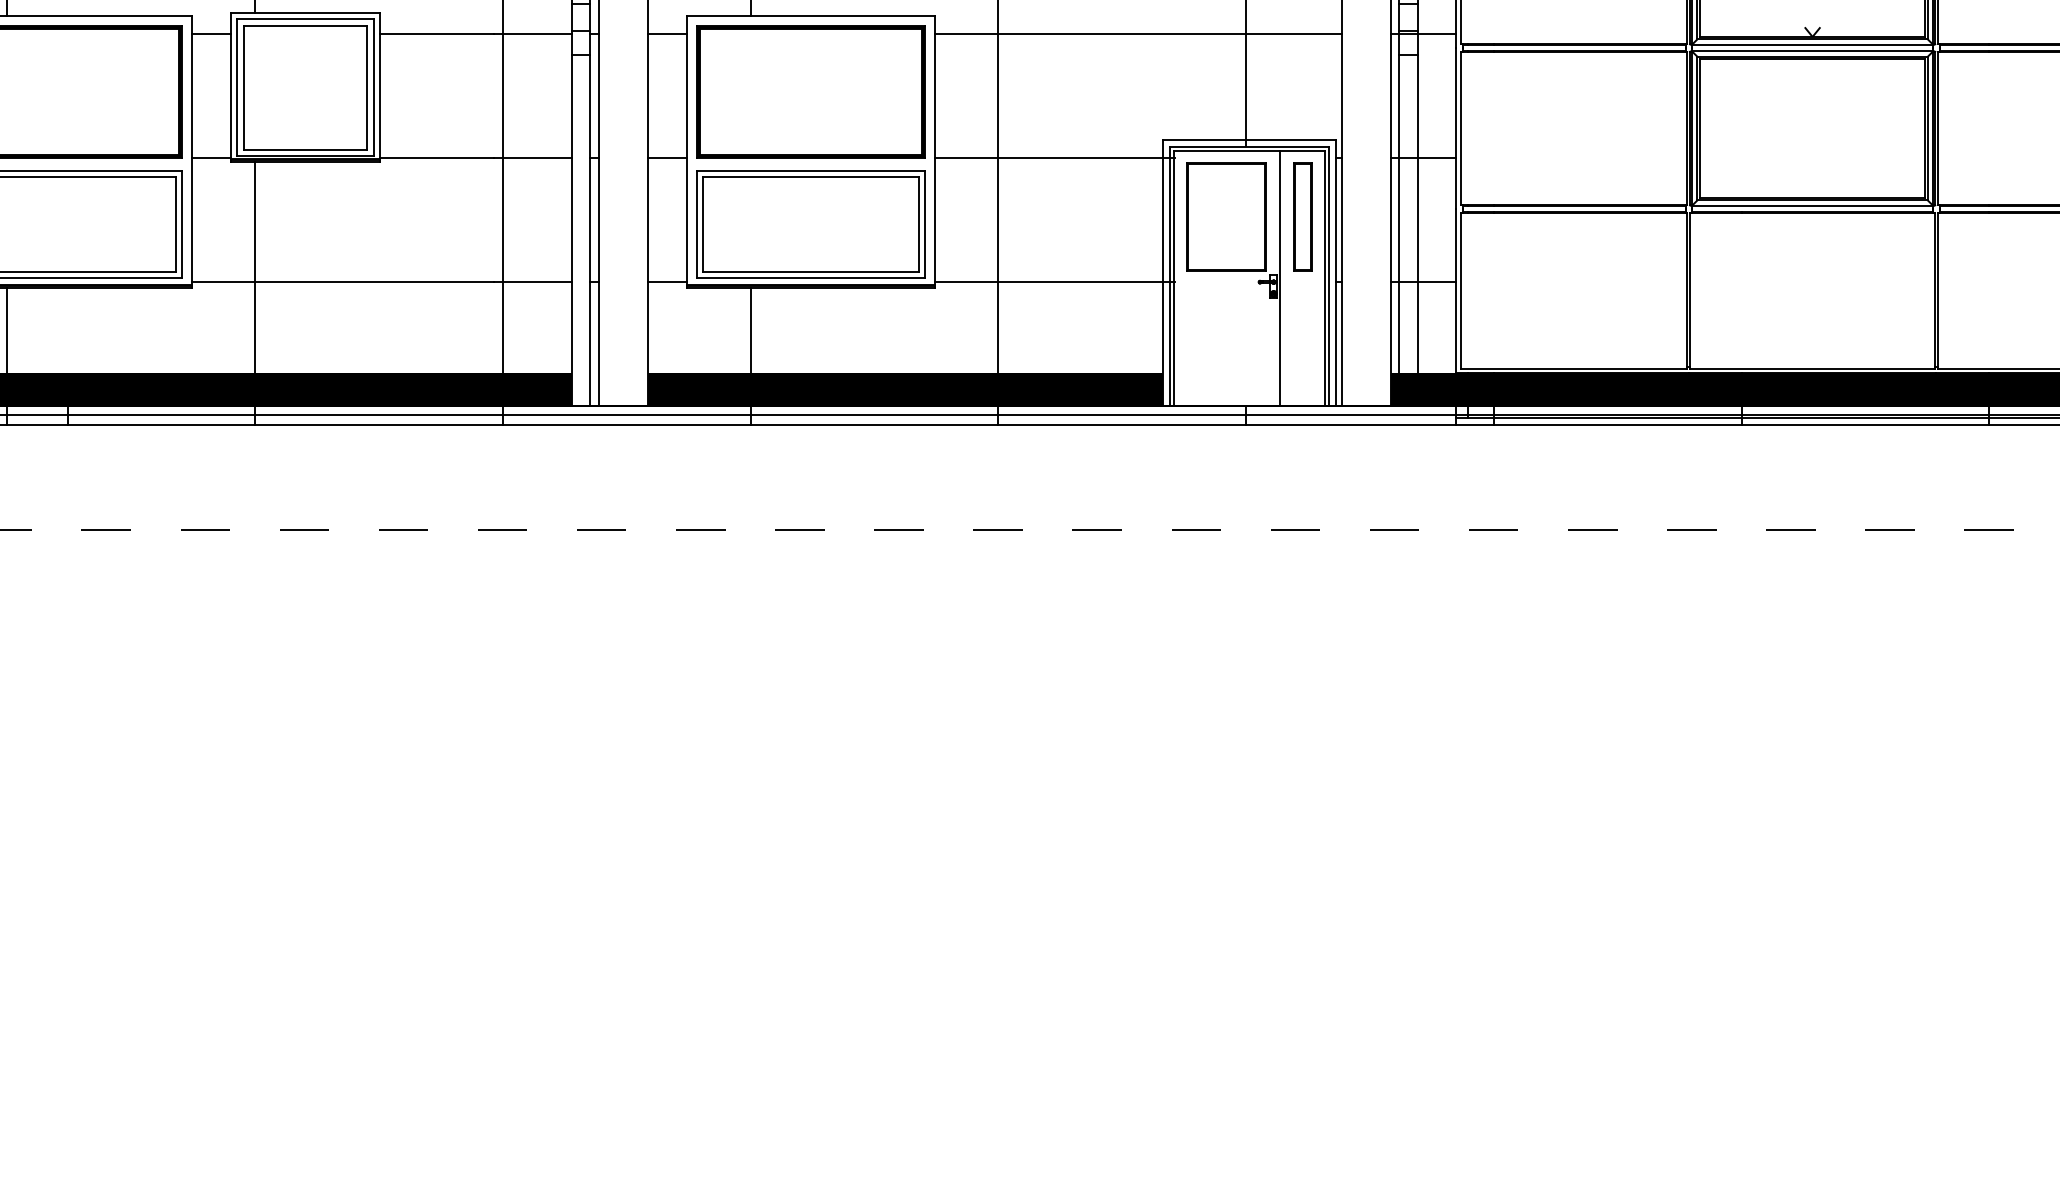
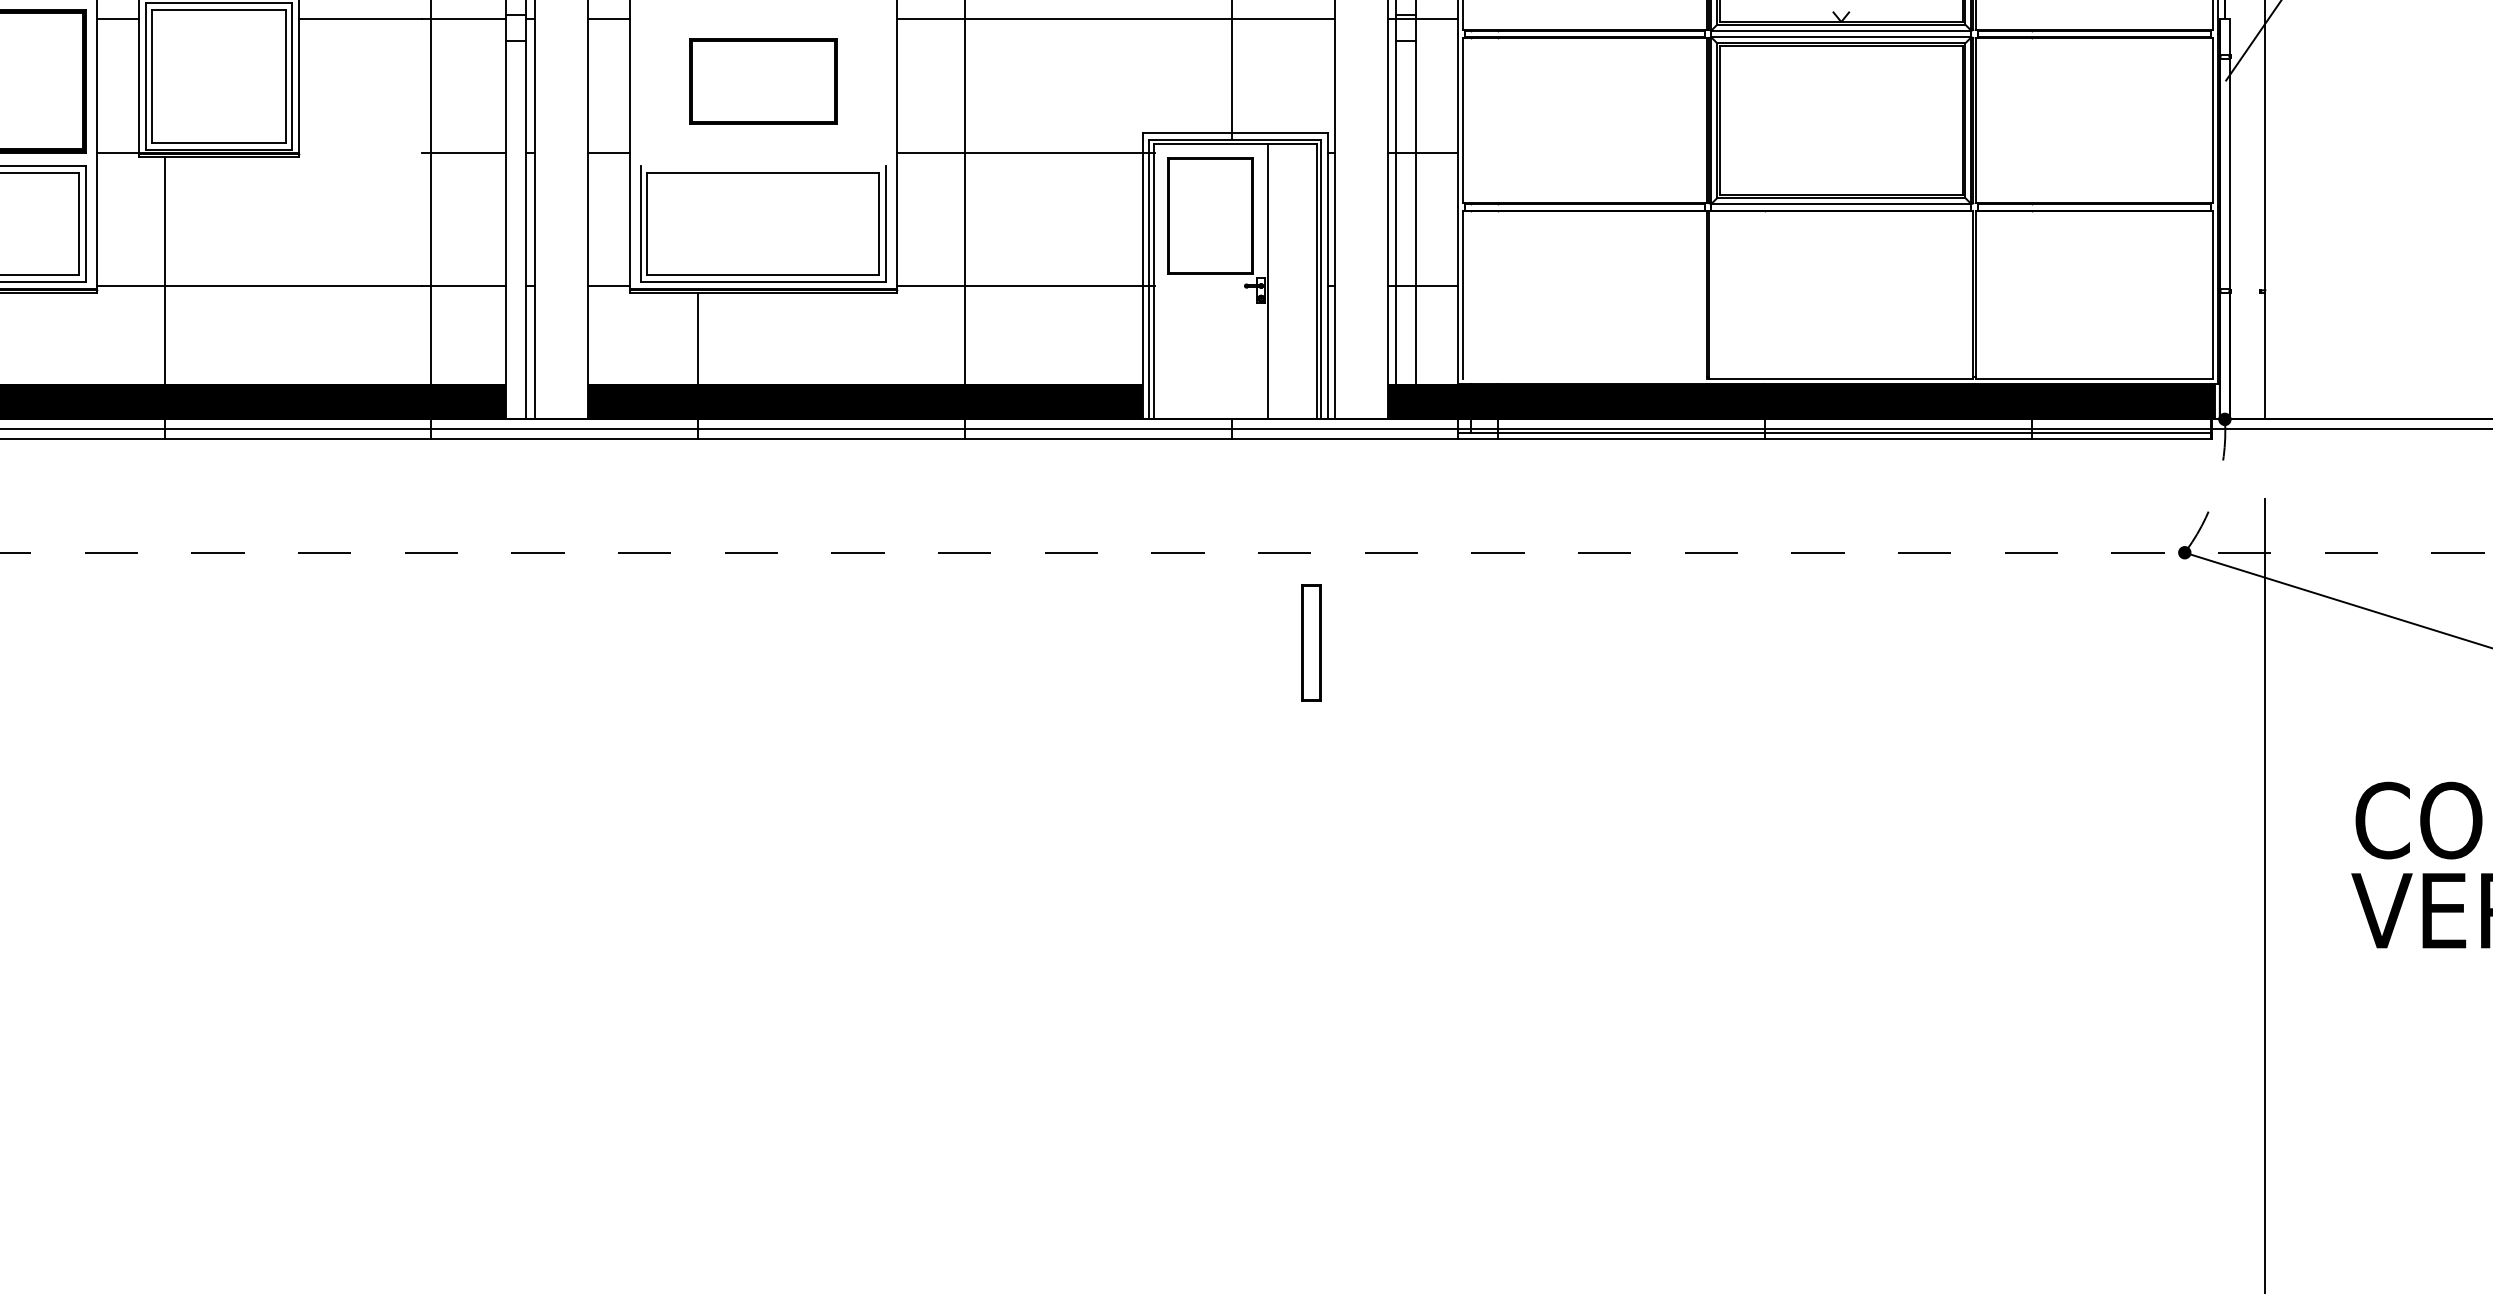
part: (811, 92) -> (763, 81), size x0.6
line: (436, 158) -> (360, 152), removed
line: (810, 171) -> (762, 166), removed
part: (1302, 216) -> (1311, 642), moved
line: (1574, 369) -> (1584, 379), removed

